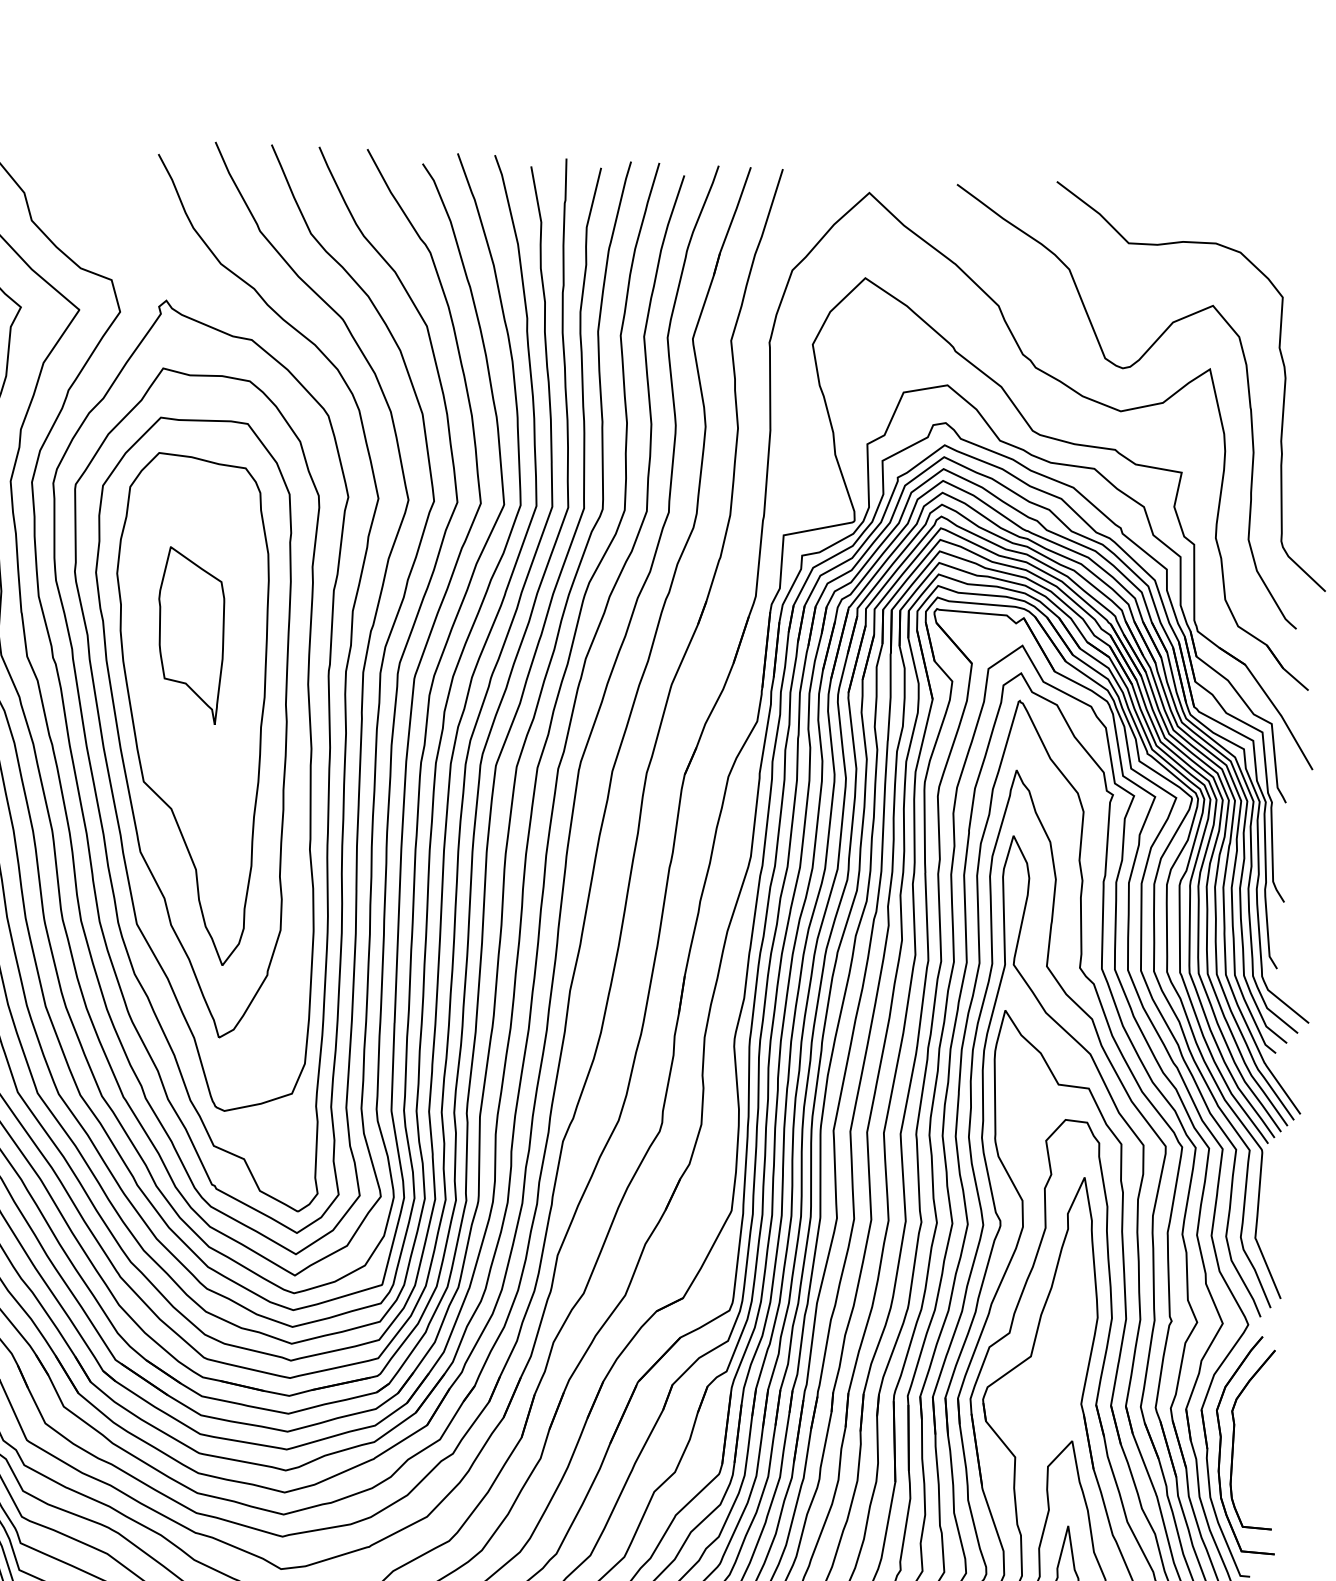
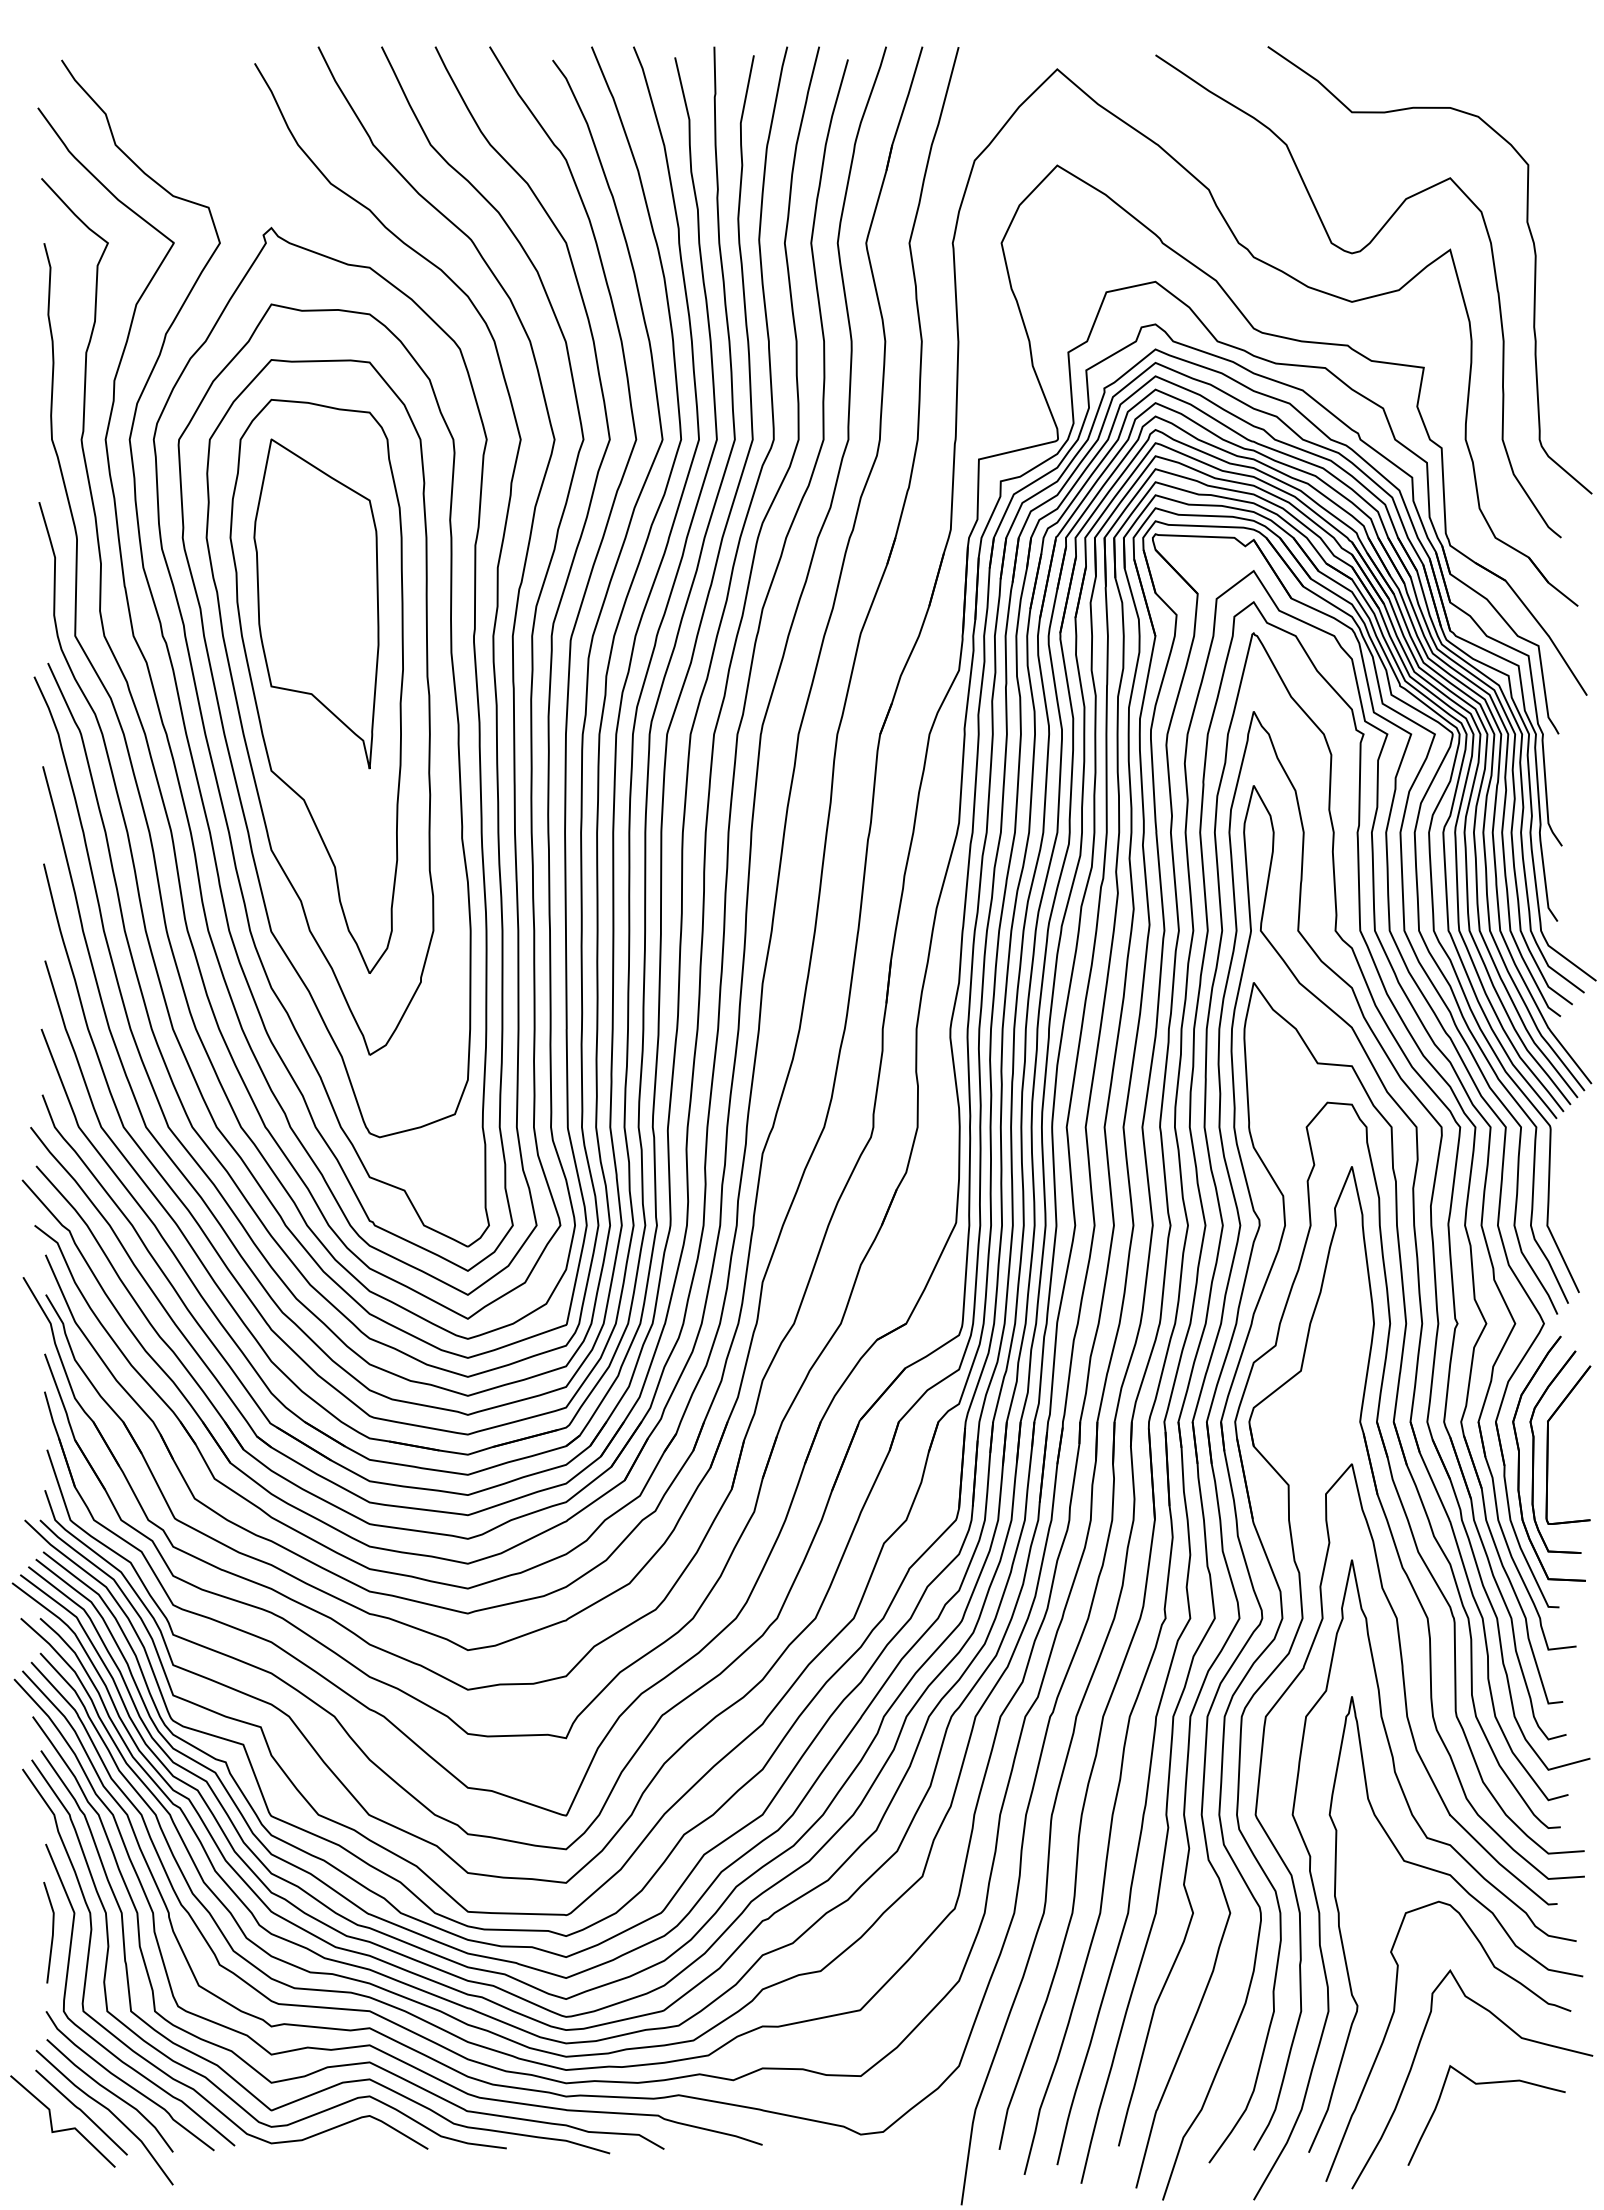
part: (190, 635) -> (316, 603), size x1.67
part: (1247, 1432) -> (1548, 1444), added

